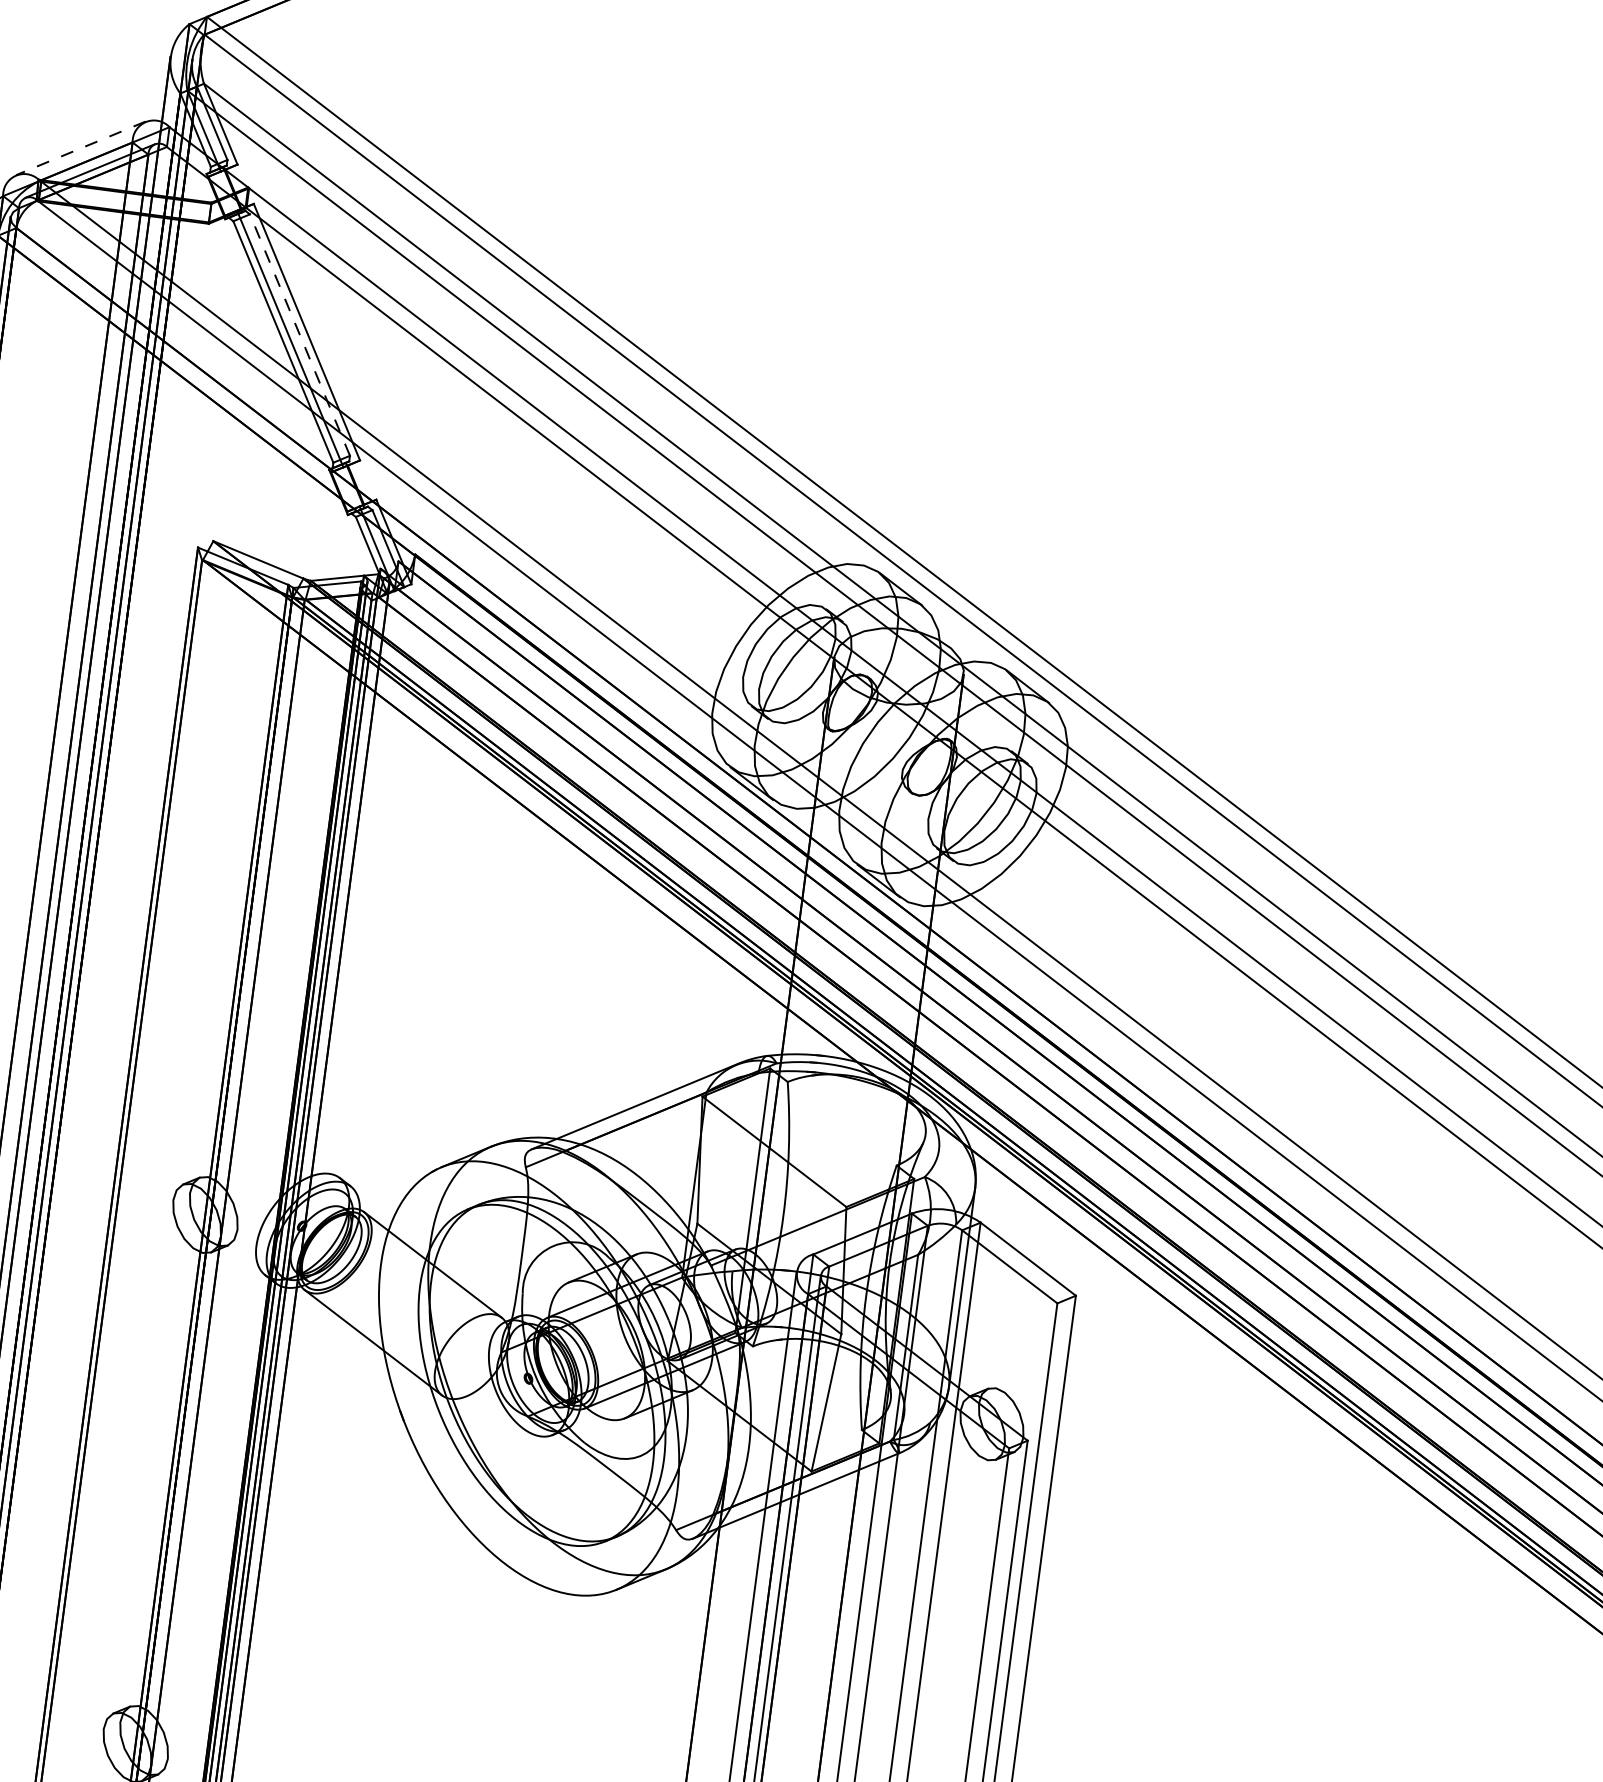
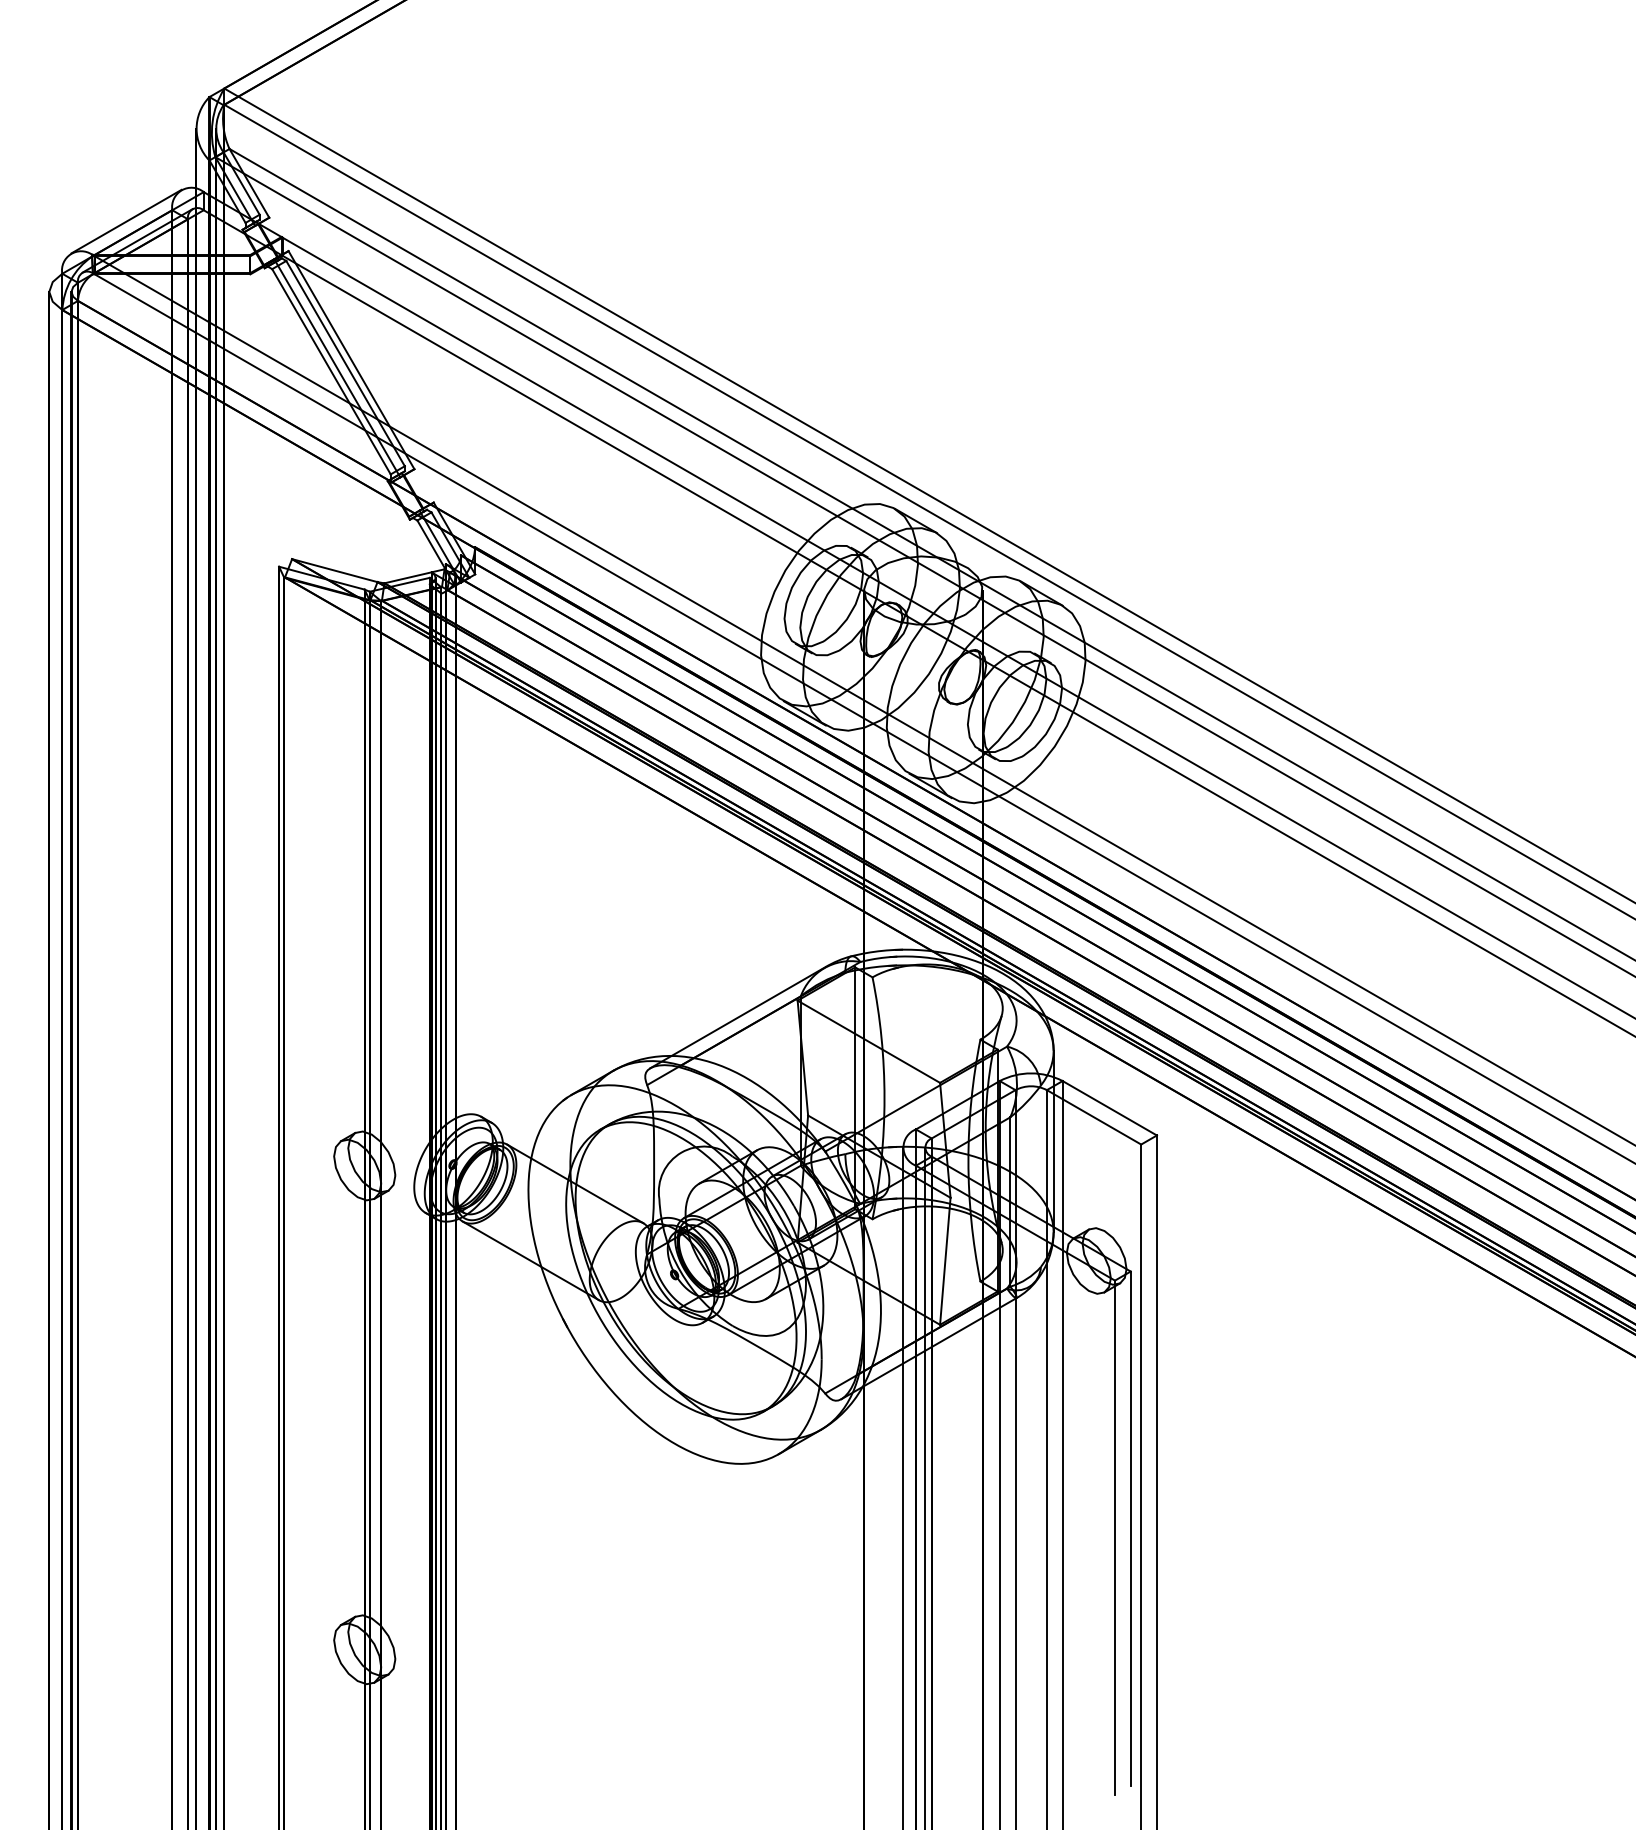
line: (80, 148) -> (126, 221), dashed -> solid
line: (299, 334) -> (345, 363), dashed -> solid

